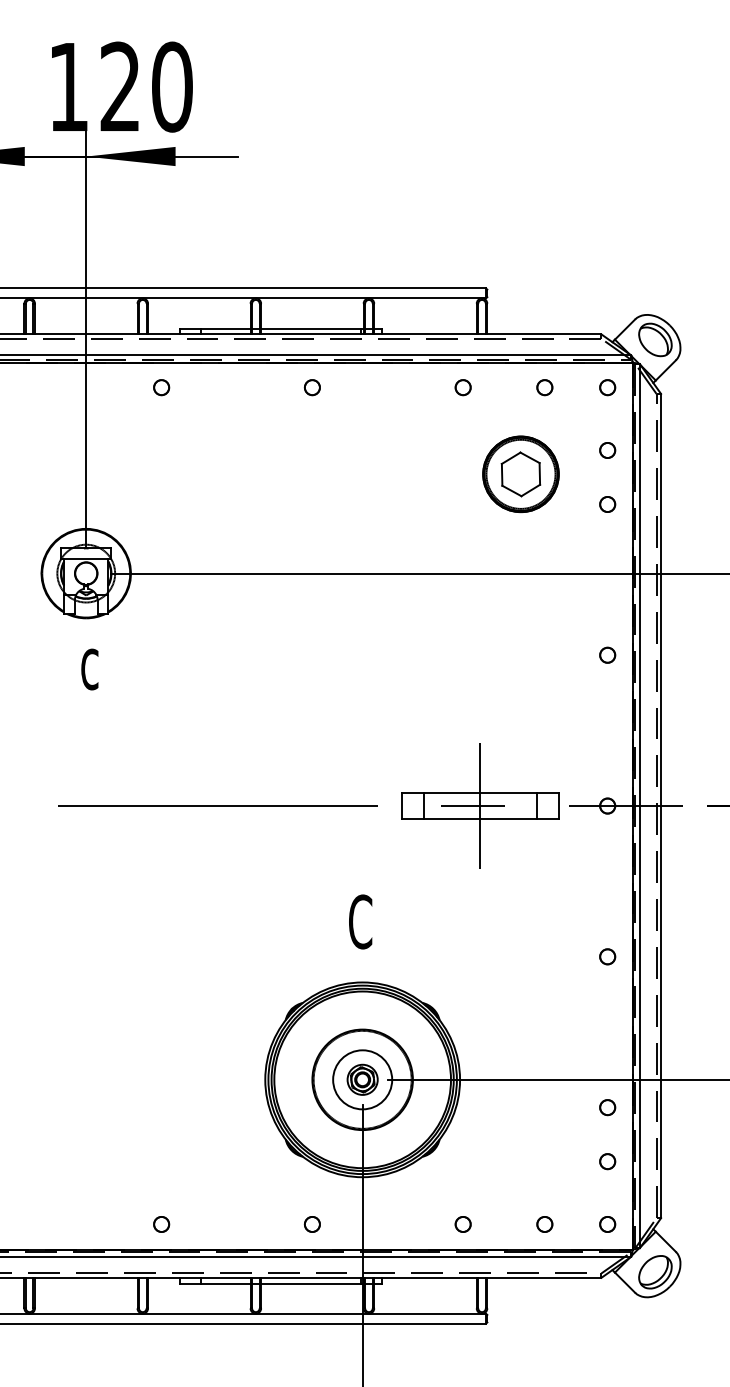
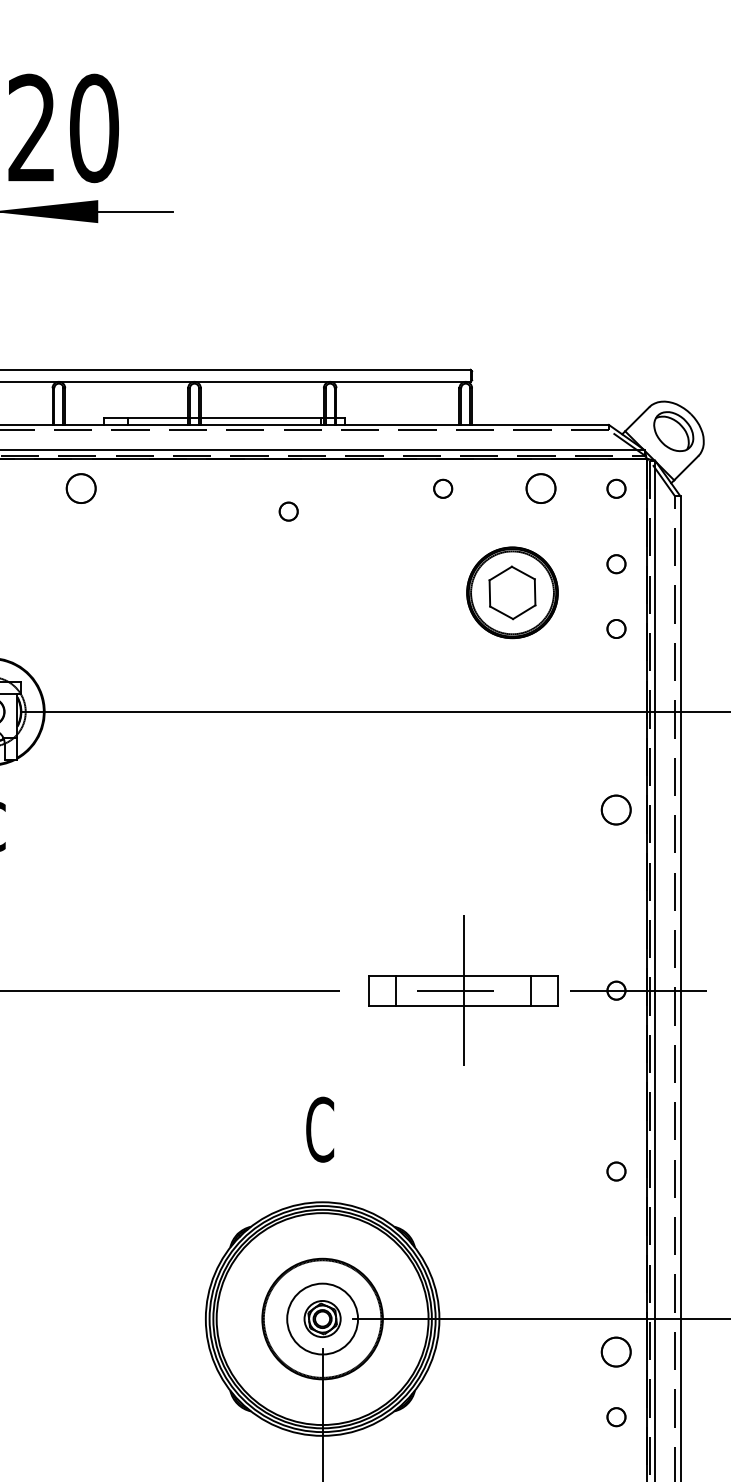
circle: (161, 387) -> (81, 488), size x1.6
circle: (311, 387) -> (287, 511), moved
circle: (544, 387) -> (540, 488), size x1.6
circle: (607, 654) -> (616, 808), size x1.6
circle: (607, 1107) -> (616, 1352), size x1.6

